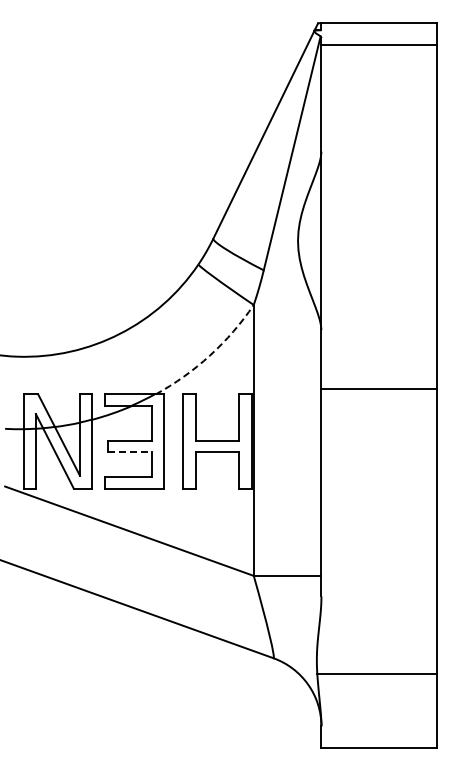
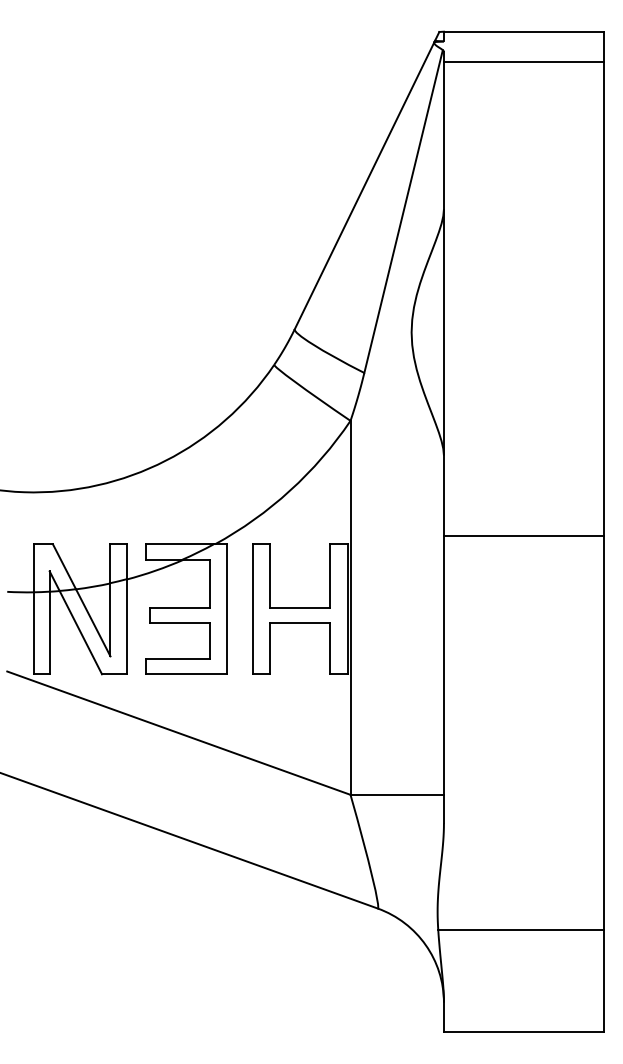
arc: (210, 355) -> (290, 490), dashed -> solid
line: (130, 451) -> (180, 623), dashed -> solid

